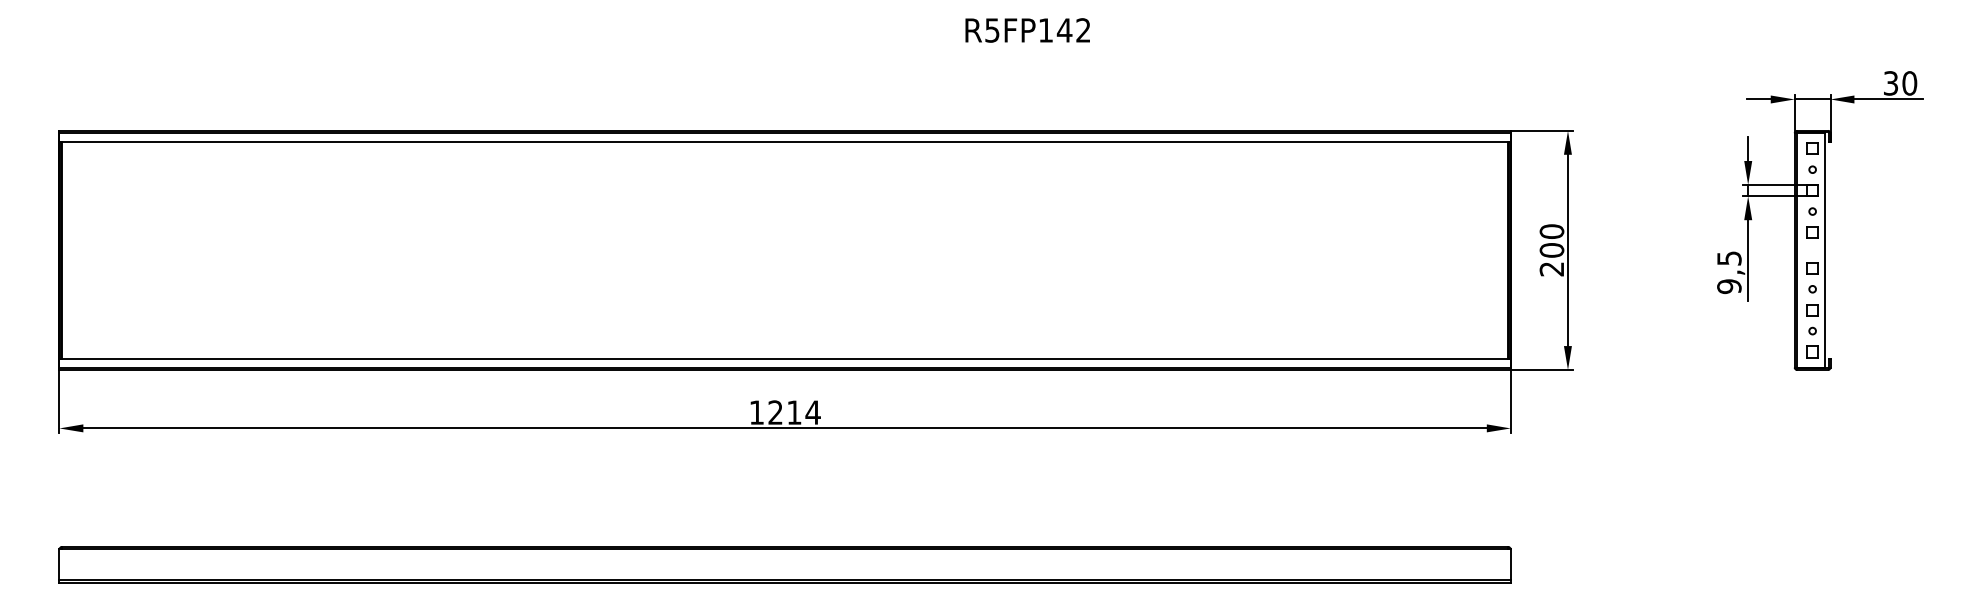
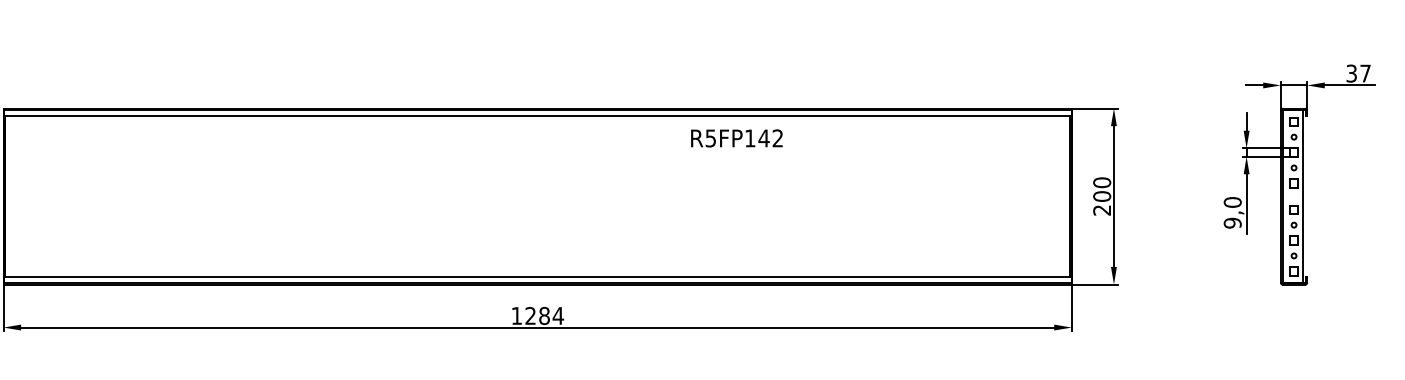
text: (1027, 30) -> (736, 138), moved
text: (1909, 83) -> (1365, 73), 30 -> 37
text: (1729, 258) -> (1232, 202), 9,5 -> 9,0
text: (794, 412) -> (544, 315), 1214 -> 1284

